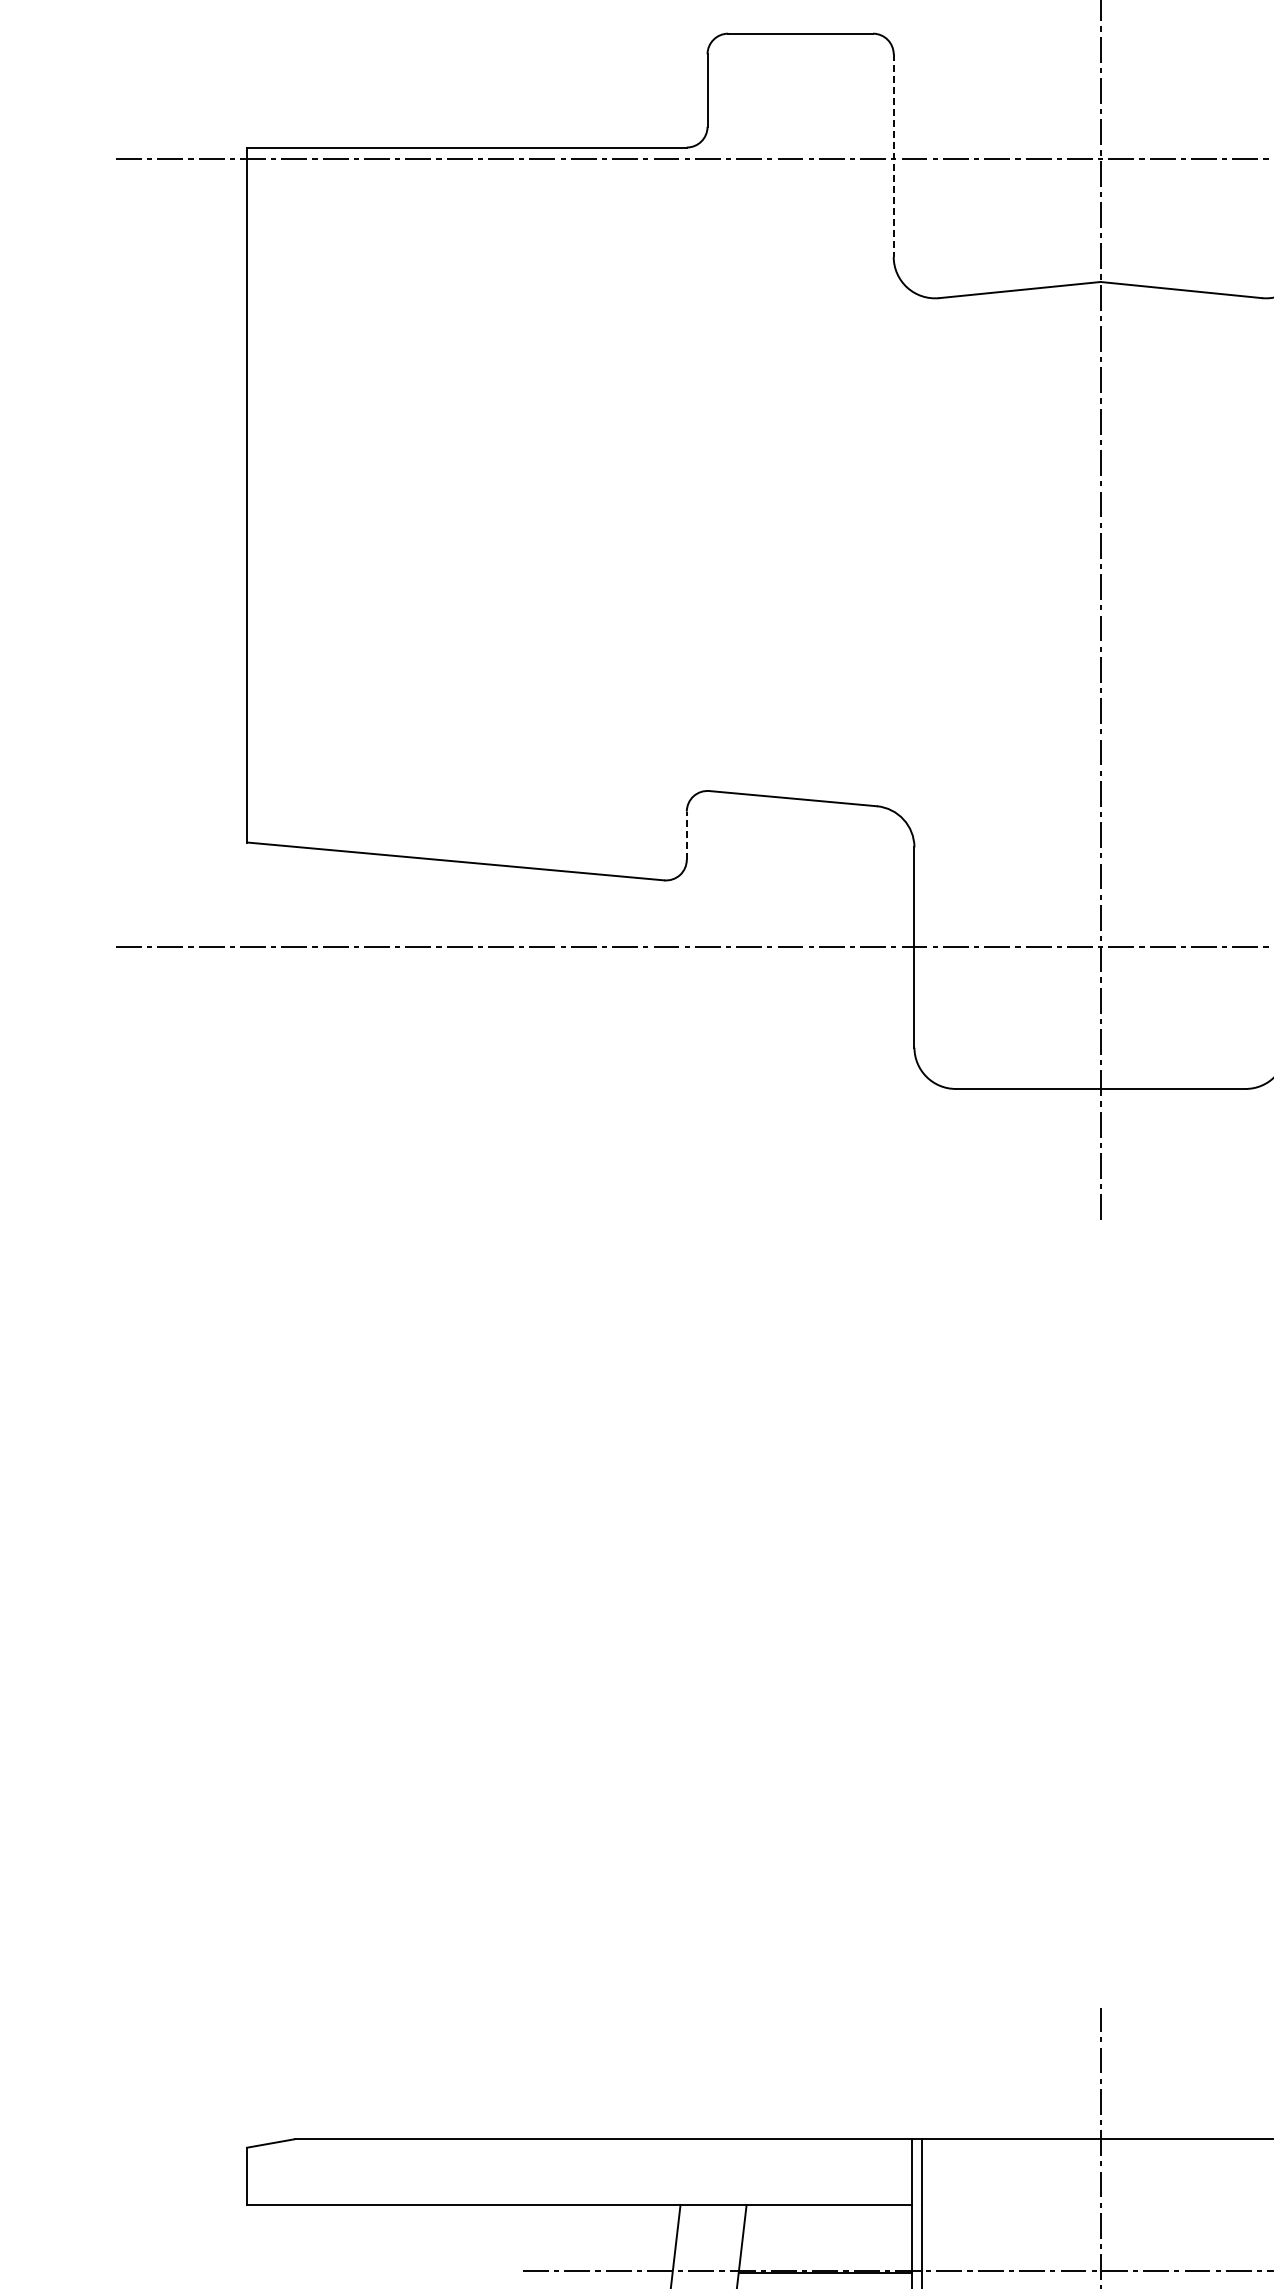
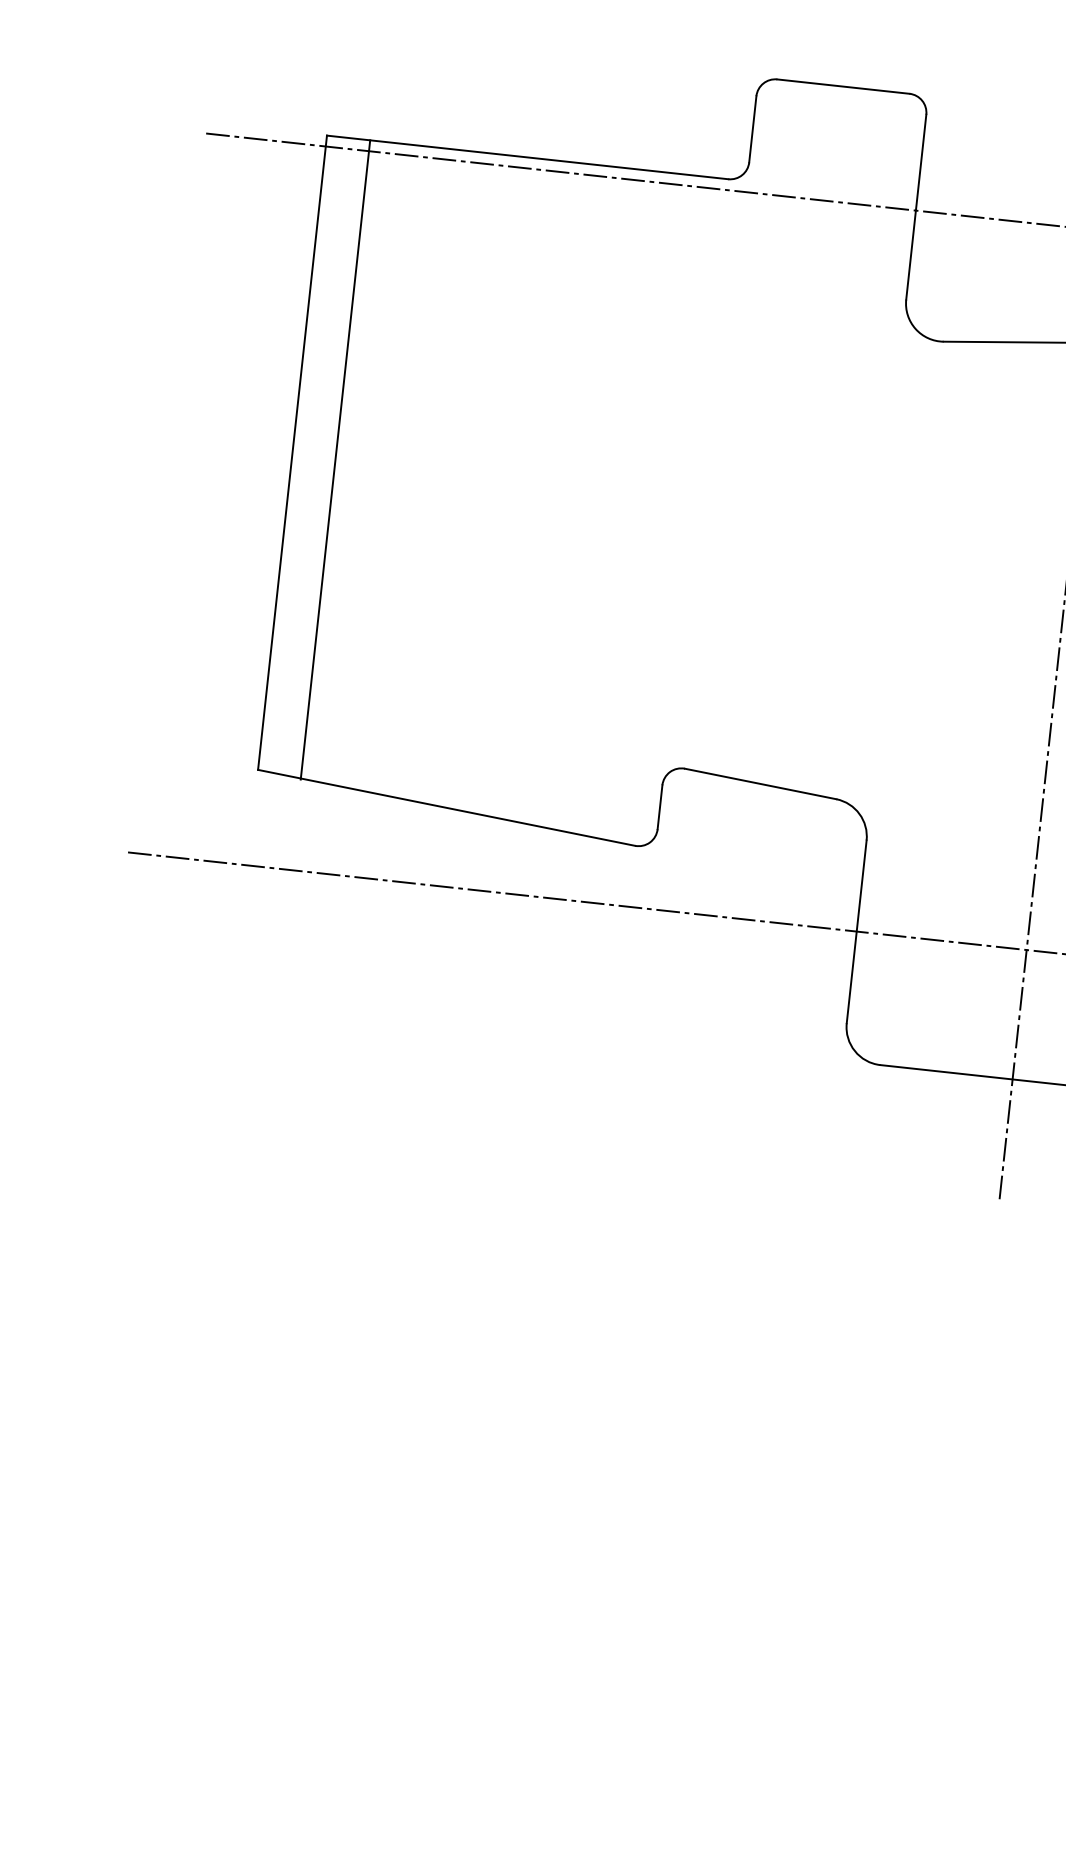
line: (893, 156) -> (916, 207), dashed -> solid
line: (294, 497) -> (335, 459), added
line: (686, 835) -> (659, 807), dashed -> solid

